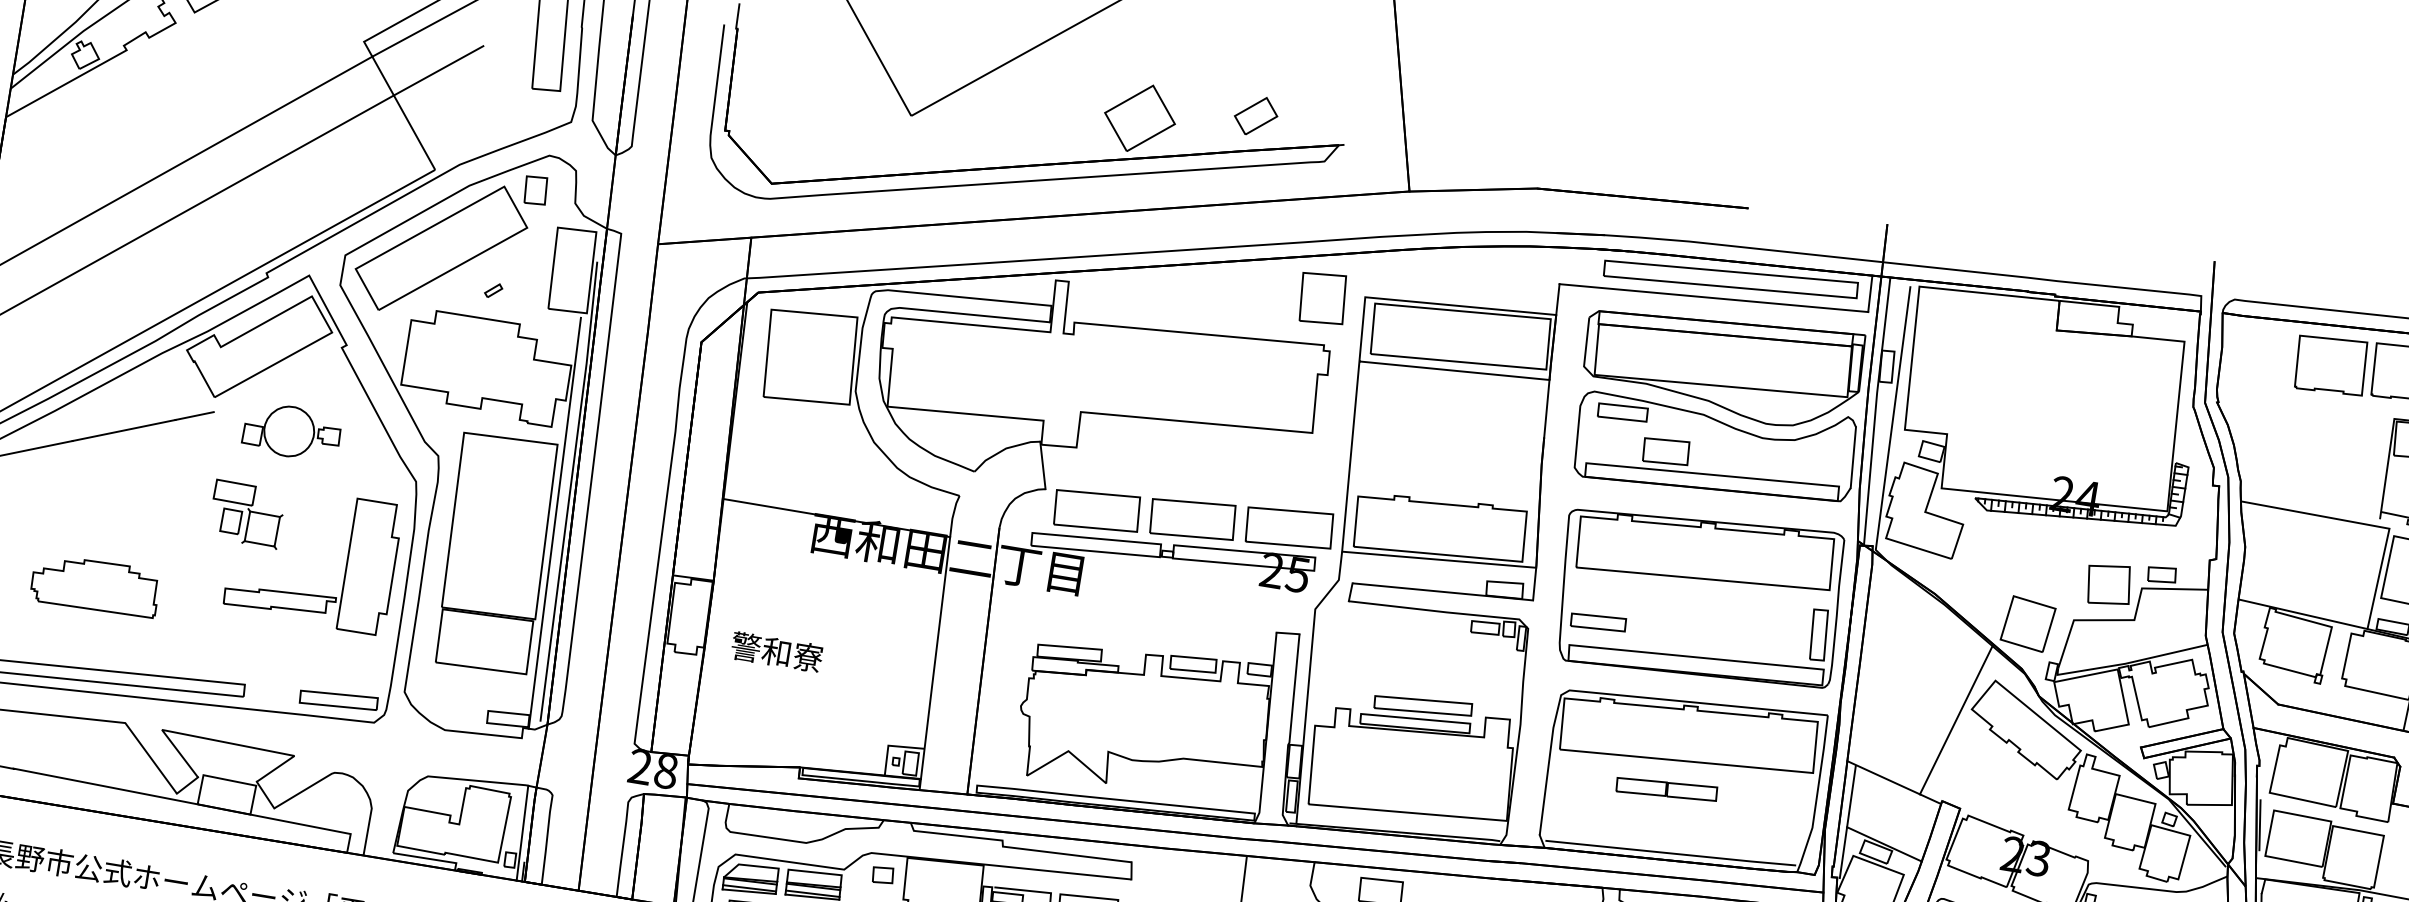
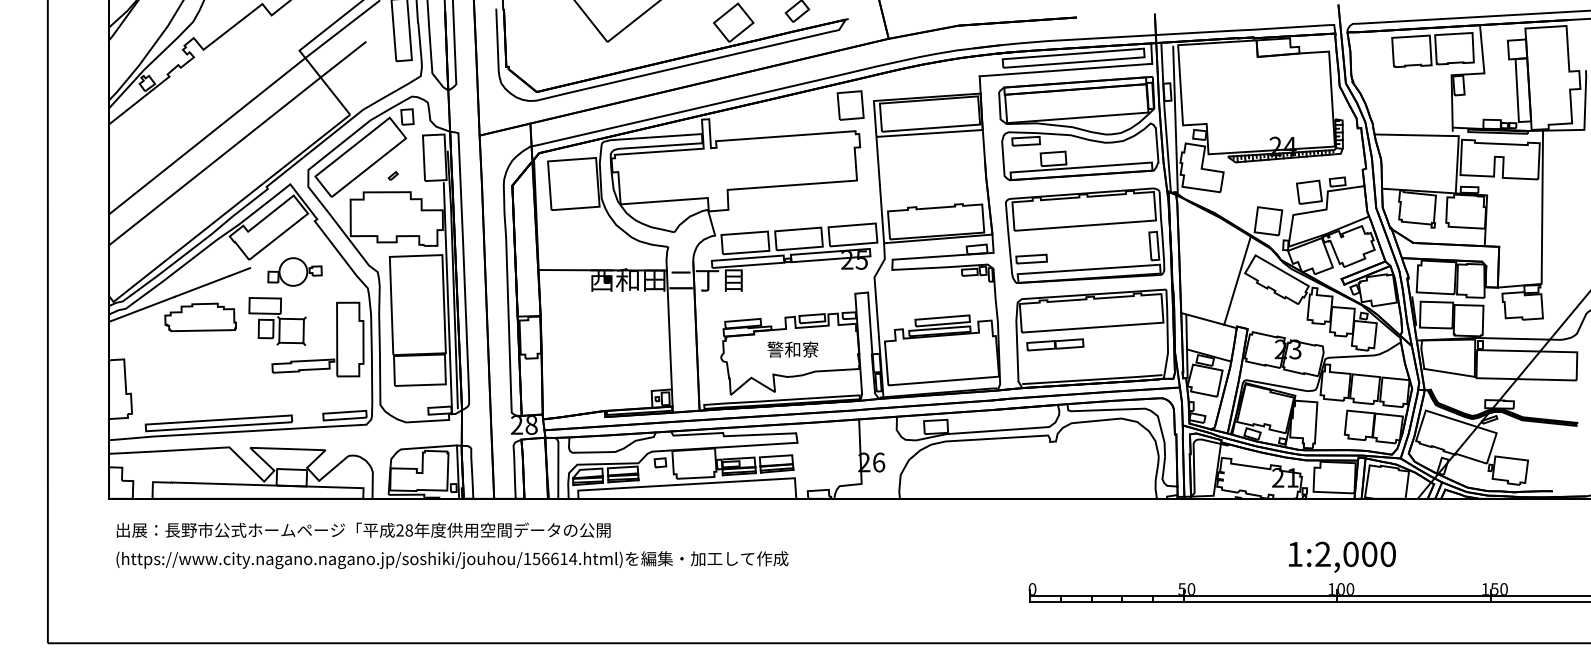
part: (246, 514) -> (277, 321), size x1.43
part: (95, 585) -> (200, 317), moved
text: (776, 651) -> (792, 349), moved
part: (1667, 788) -> (1055, 344), moved

